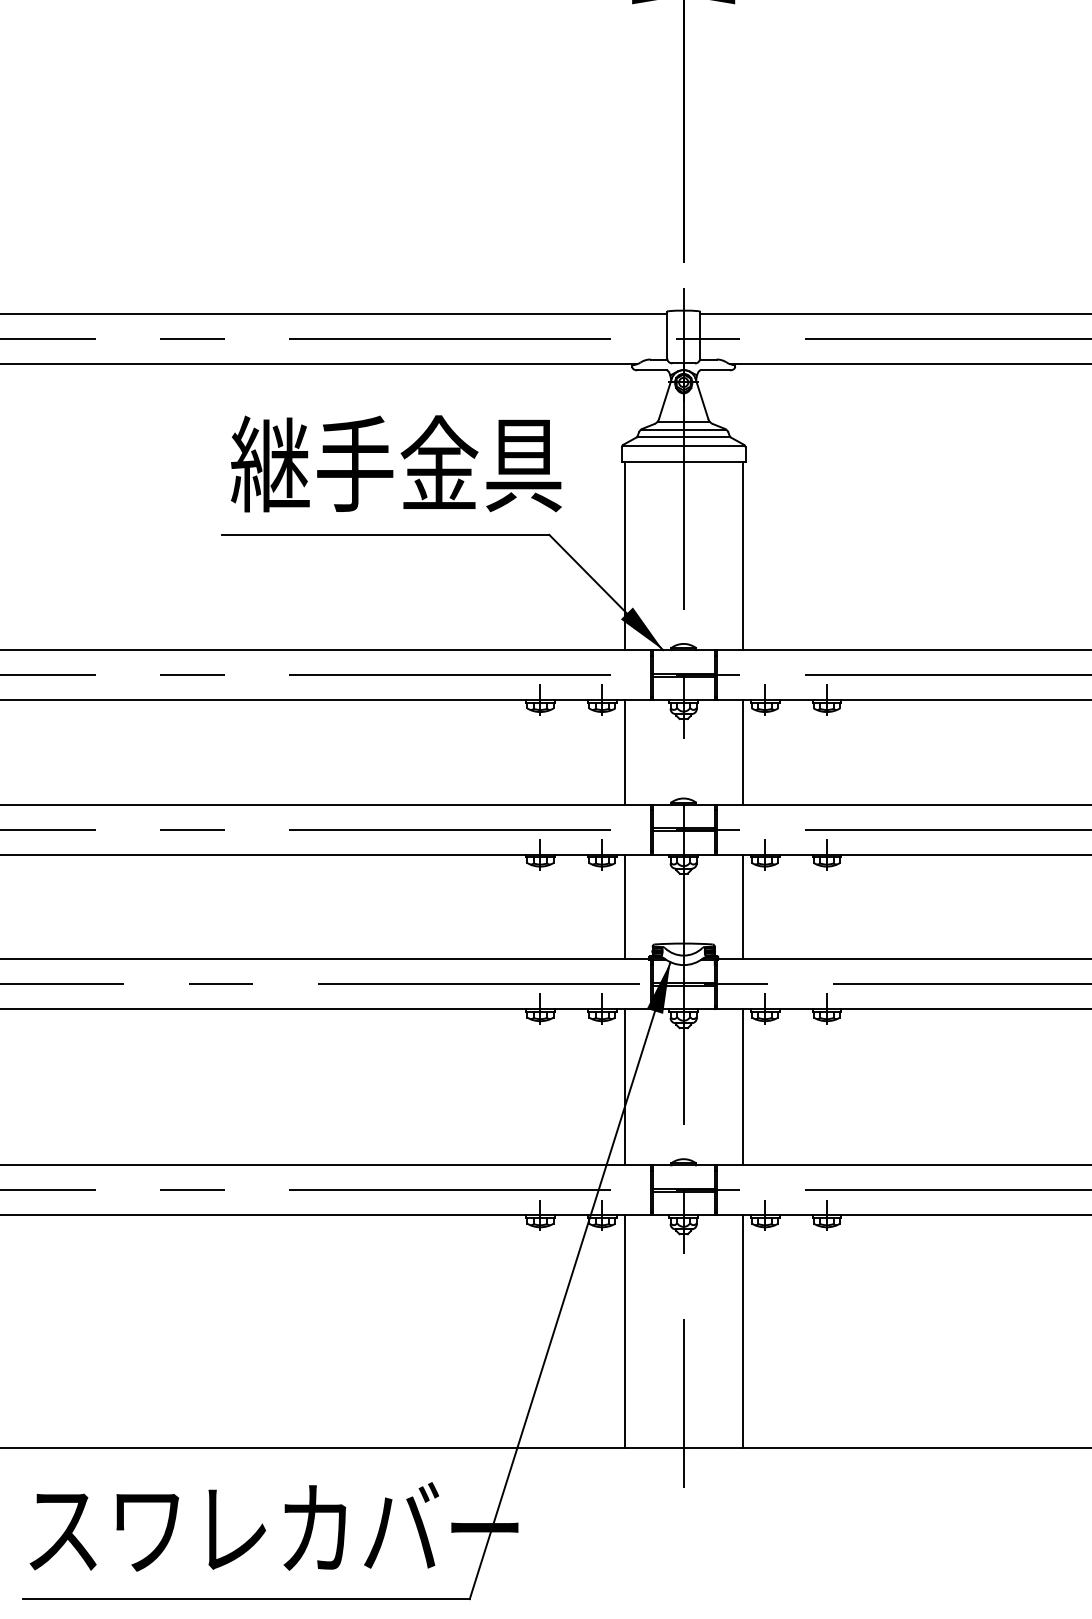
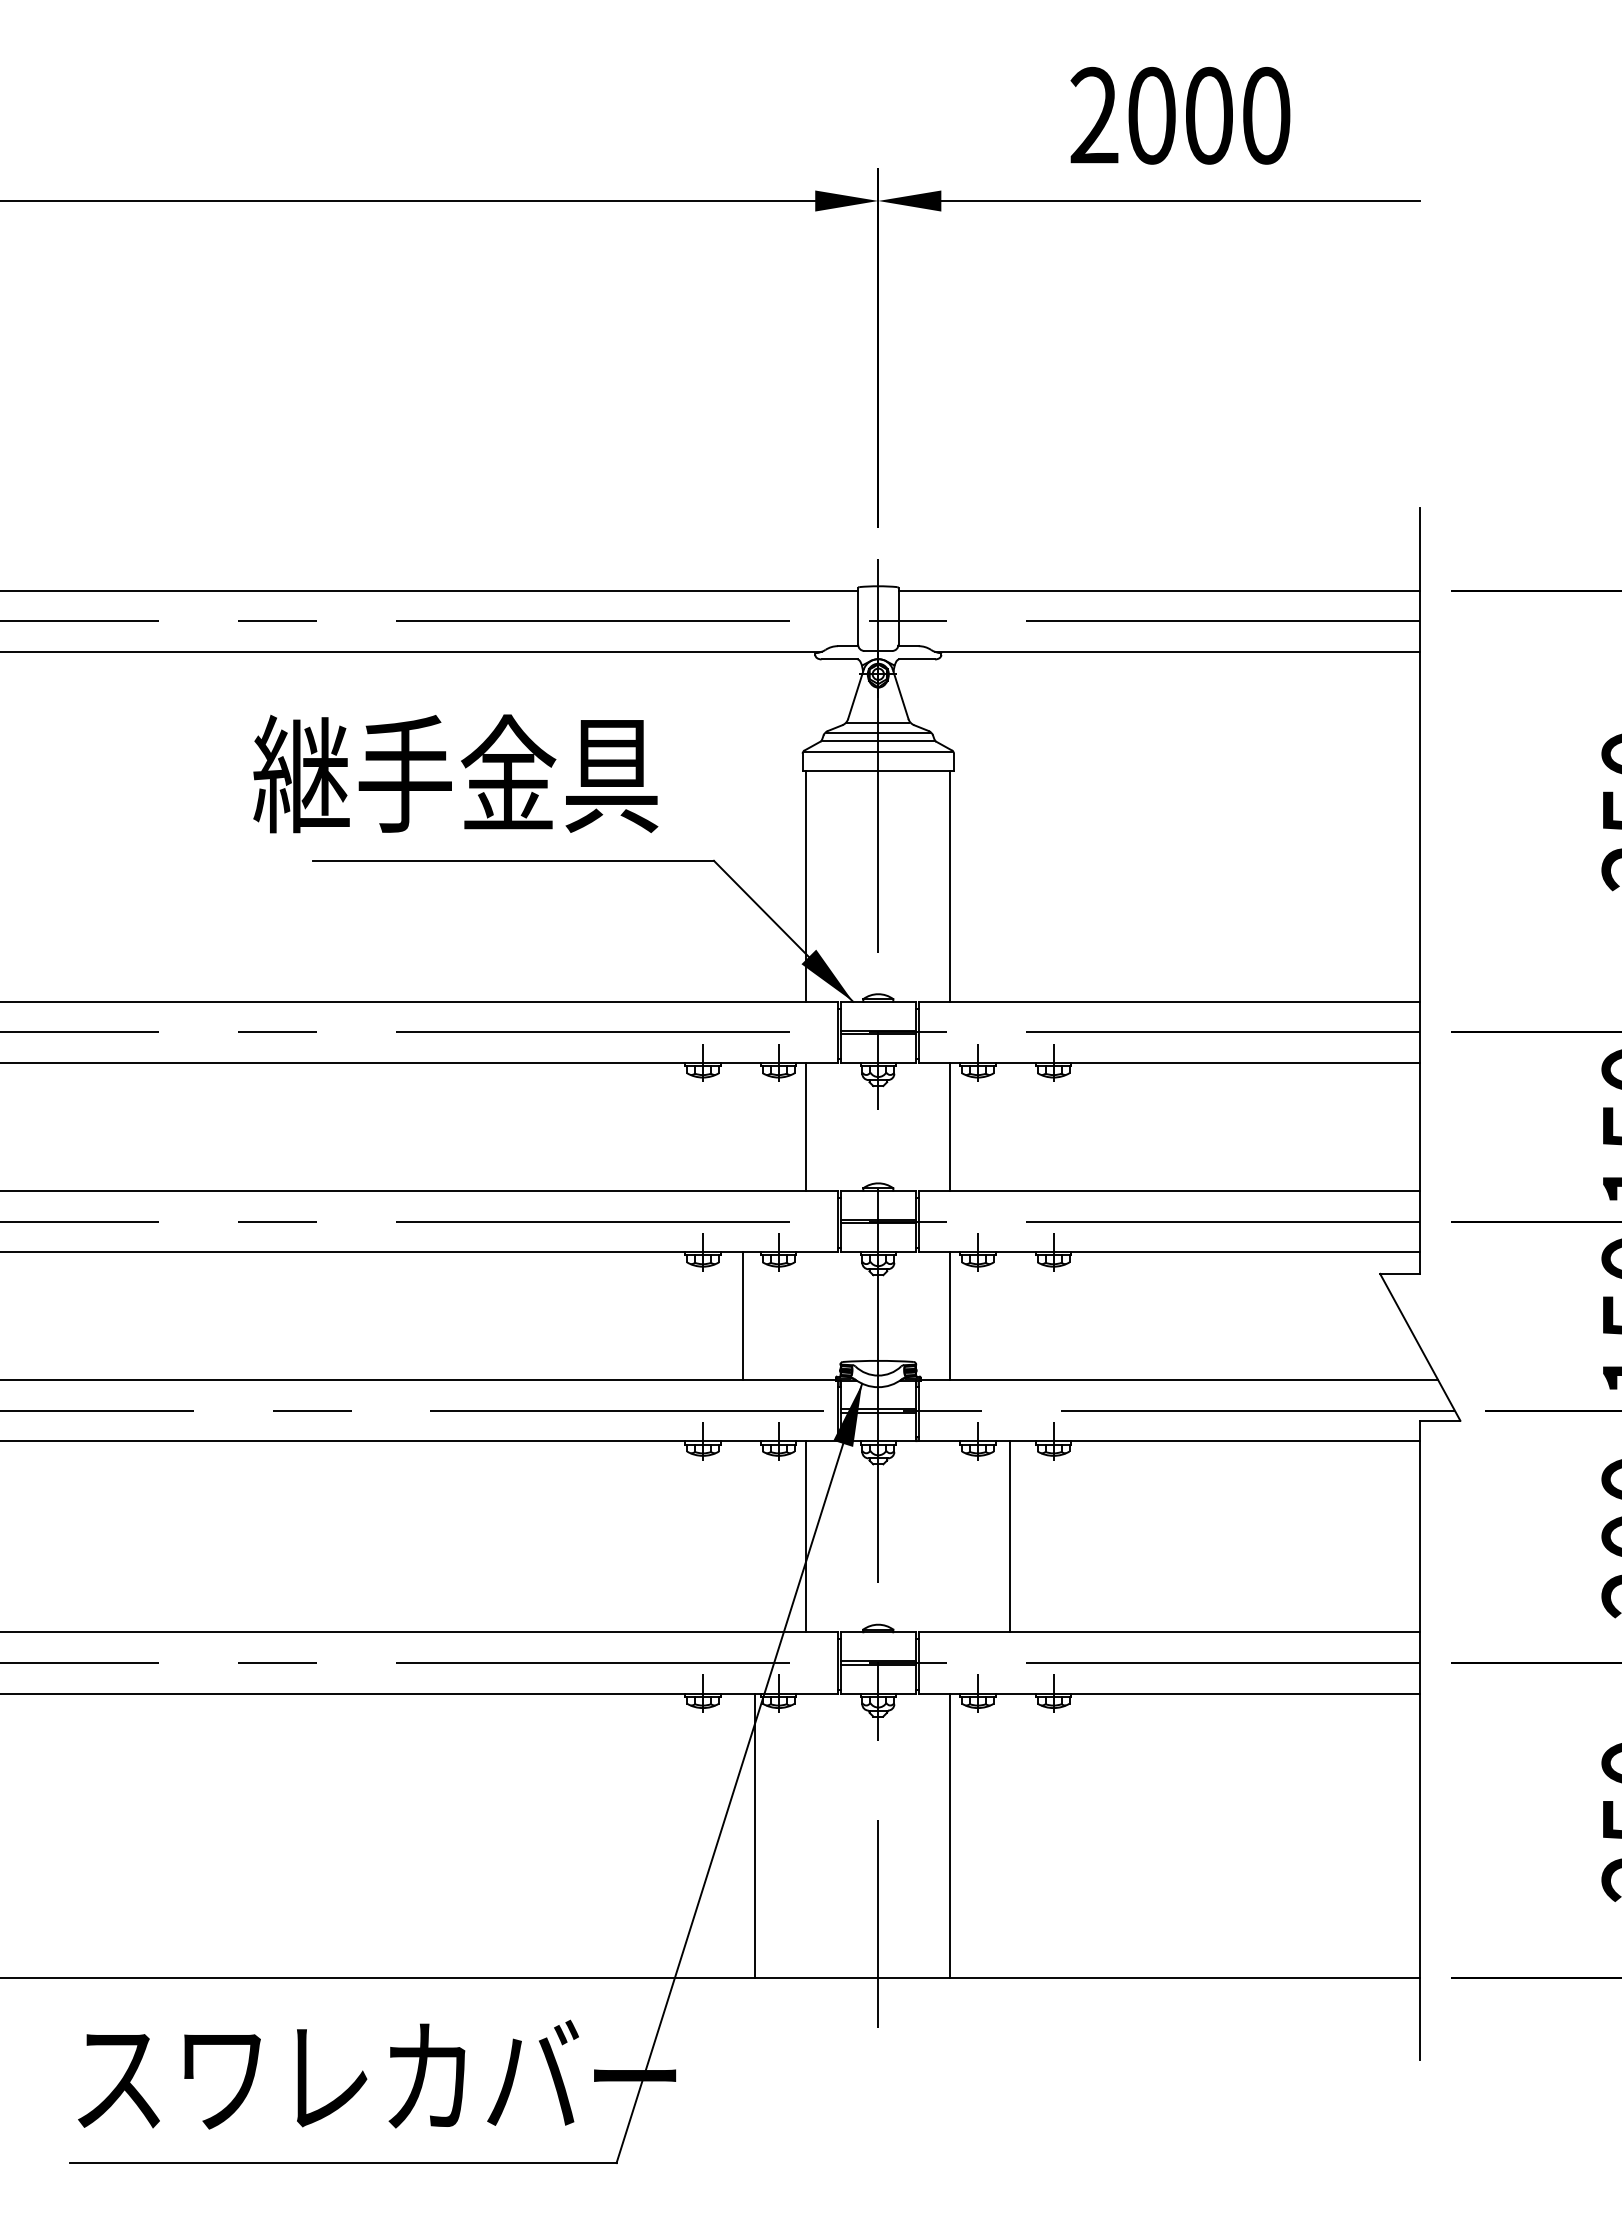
text: (396, 463) -> (455, 773), moved
line: (624, 907) -> (743, 1316), moved
line: (742, 1087) -> (1010, 1536), moved
line: (624, 1331) -> (755, 1835), moved

